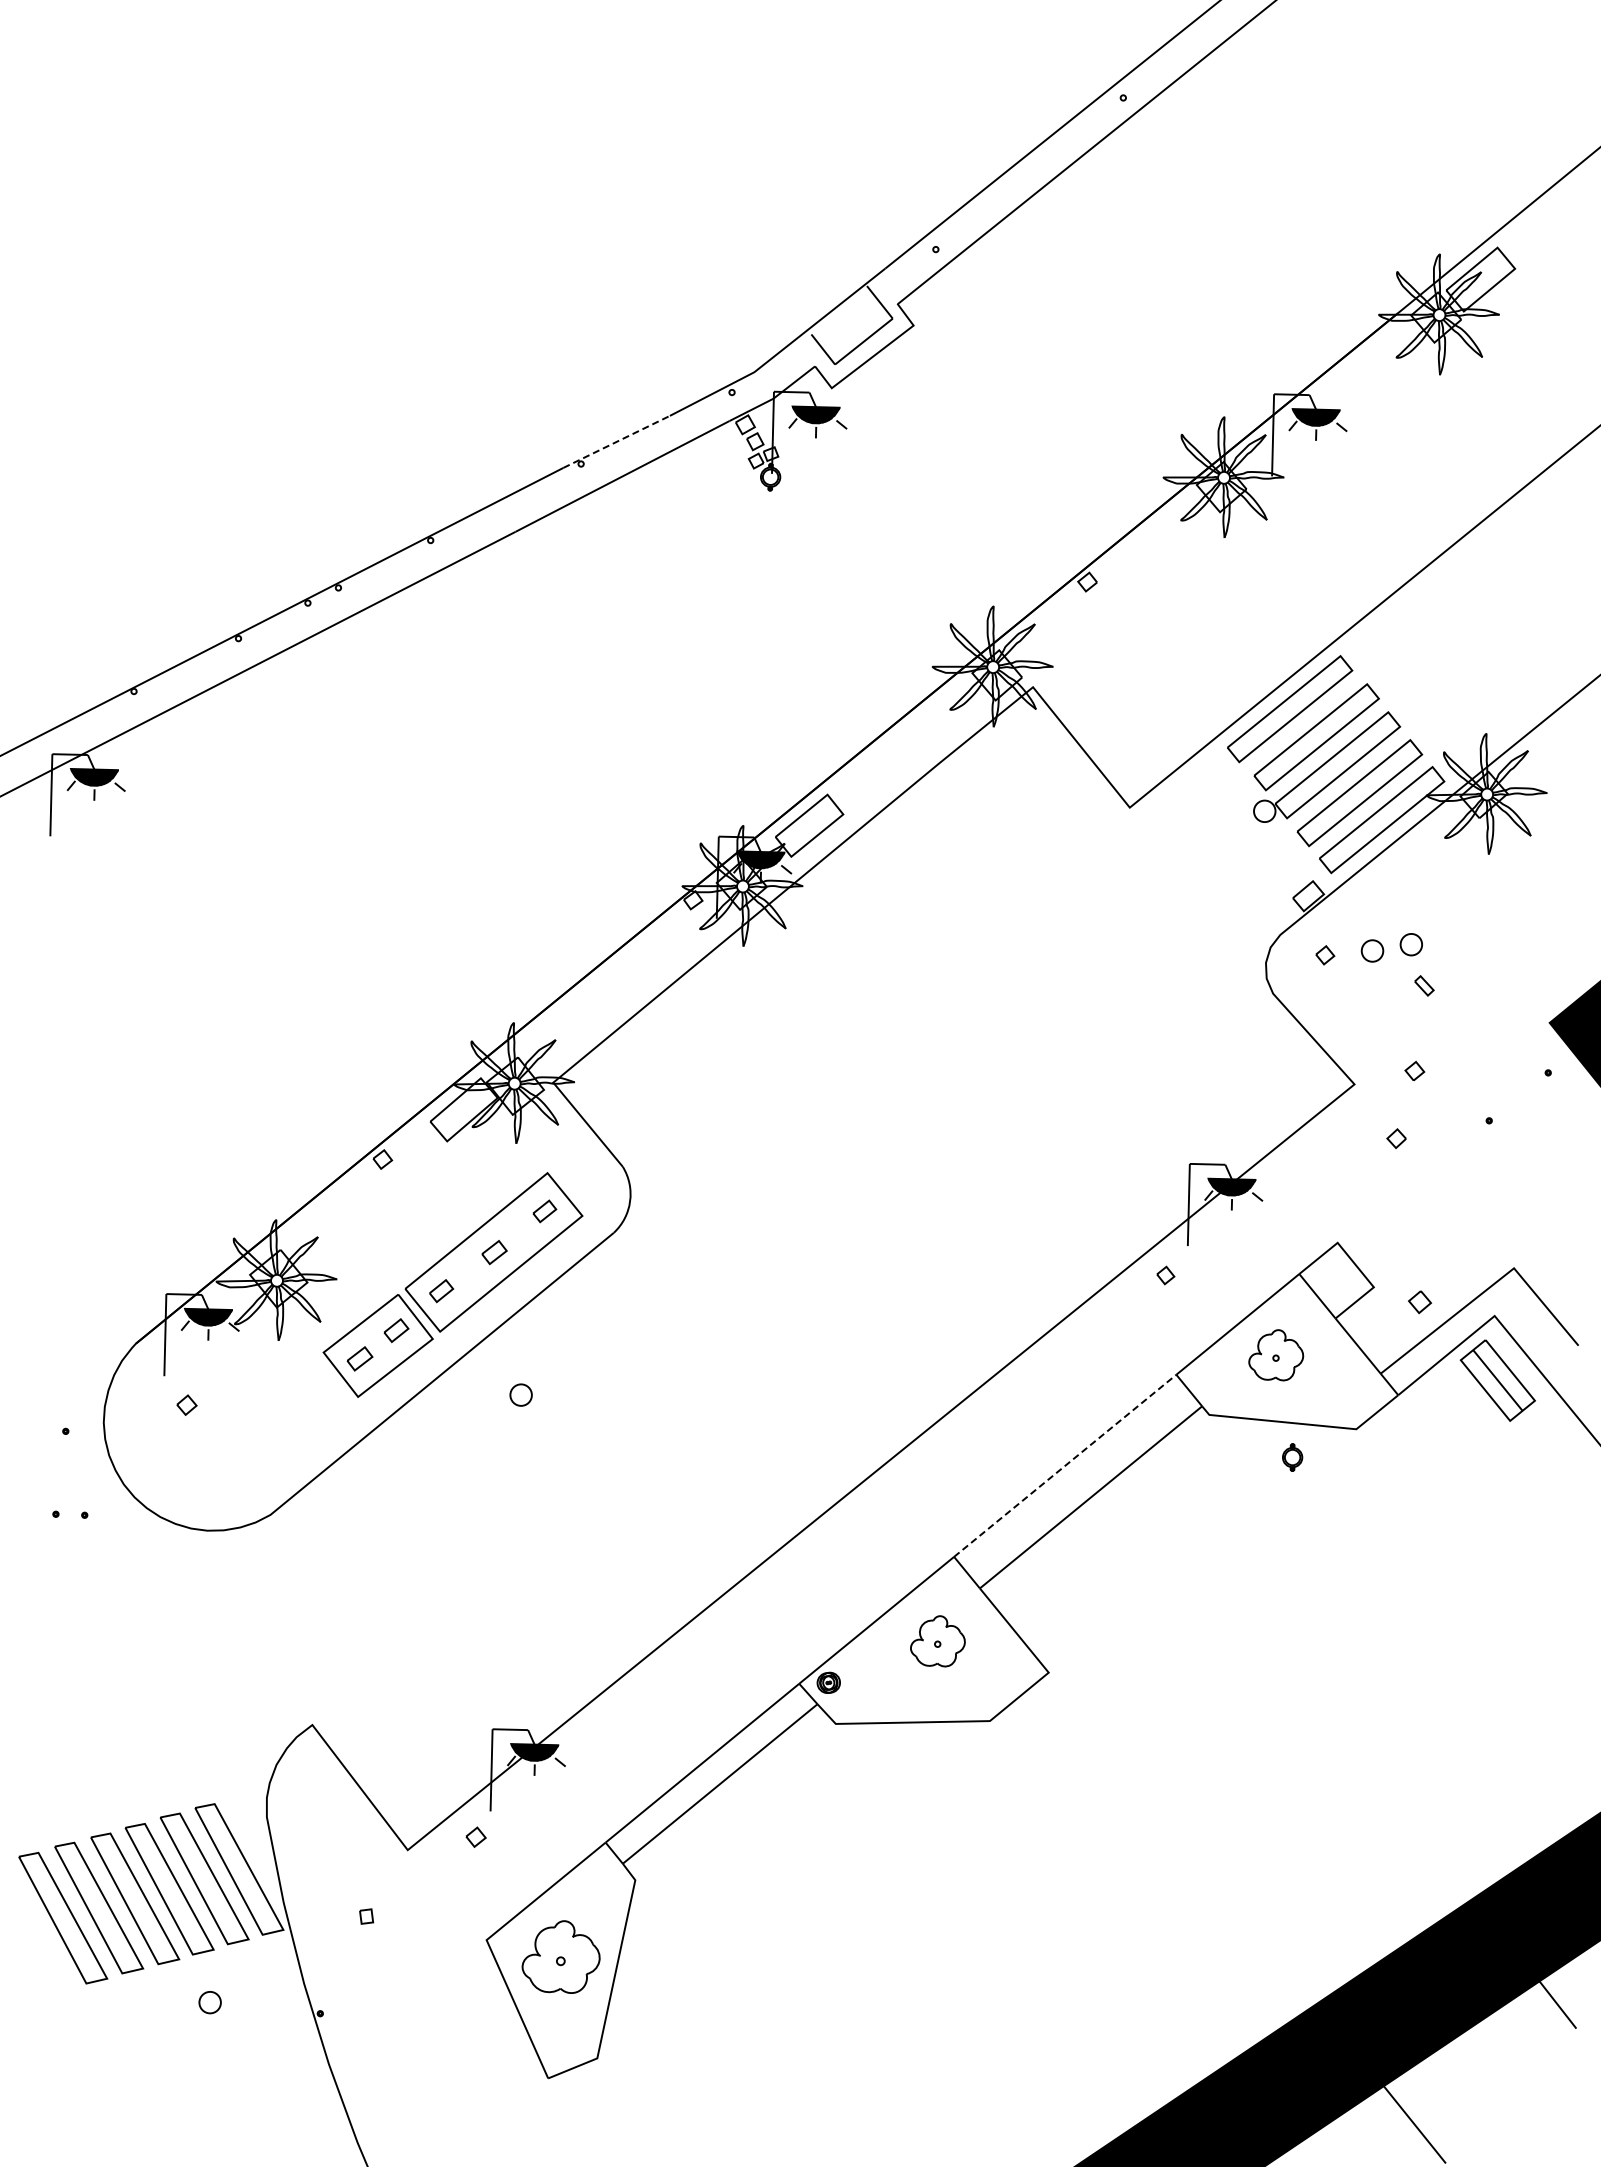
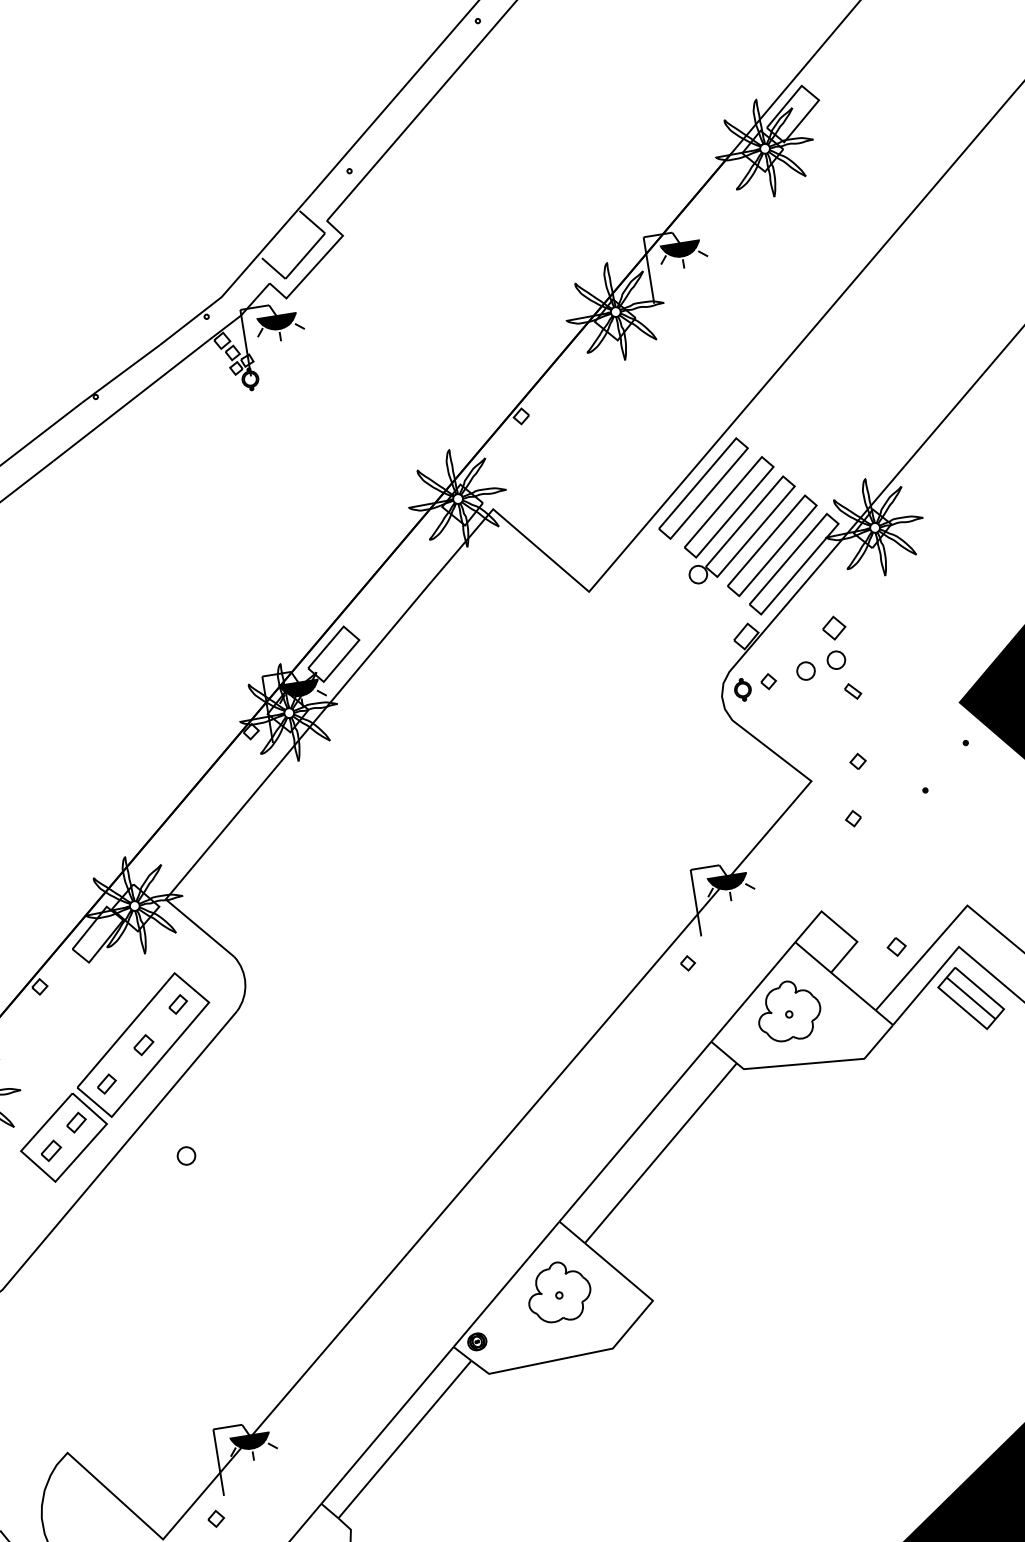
line: (617, 441) -> (121, 373), dashed -> solid
part: (1415, 905) -> (833, 628), added
part: (1275, 1355) -> (788, 1011), size x1.43
part: (1292, 1457) -> (742, 689), moved
line: (1065, 1465) -> (635, 1131), dashed -> solid
part: (937, 1641) -> (558, 1292), size x1.43

